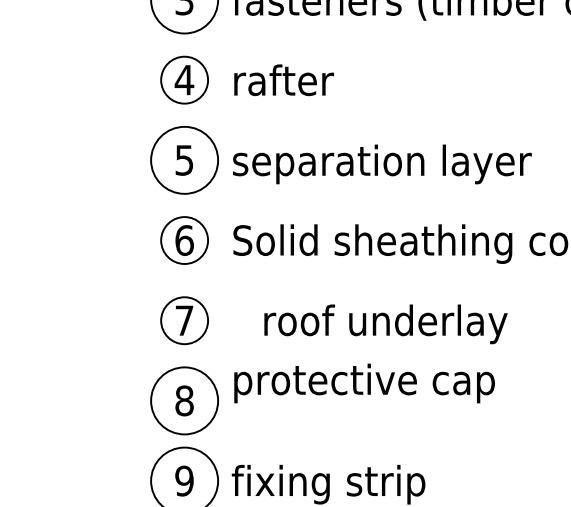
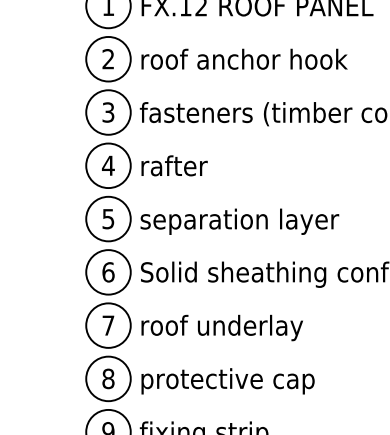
circle: (184, 79) -> (108, 165), size x1.43
circle: (184, 240) -> (108, 272), size x1.43
circle: (184, 320) -> (108, 325), size x1.43
text: (384, 323) -> (221, 327), moved
text: (363, 383) -> (227, 381), moved

